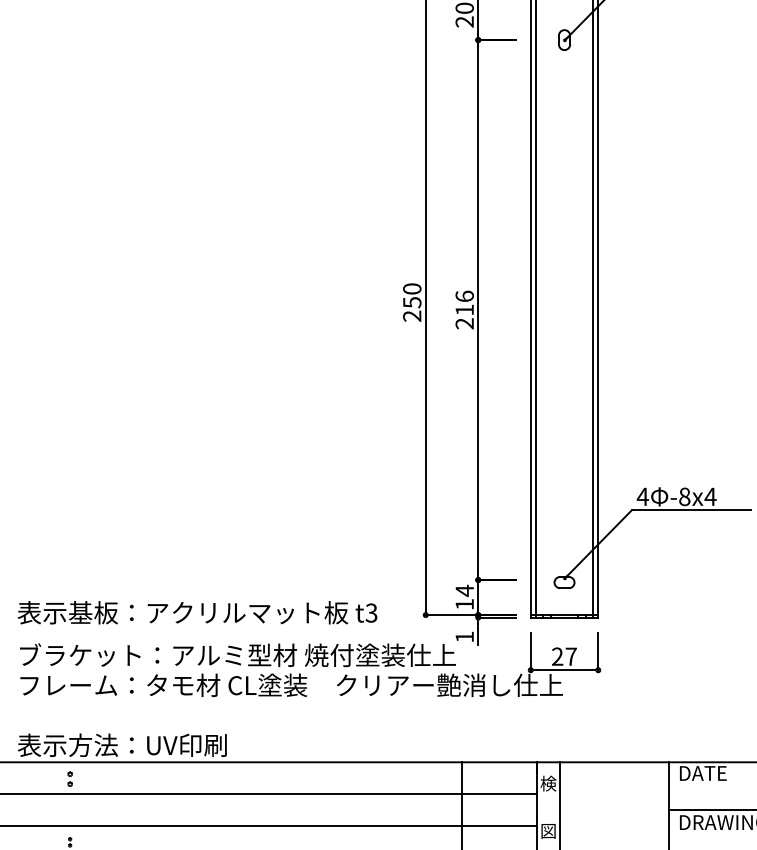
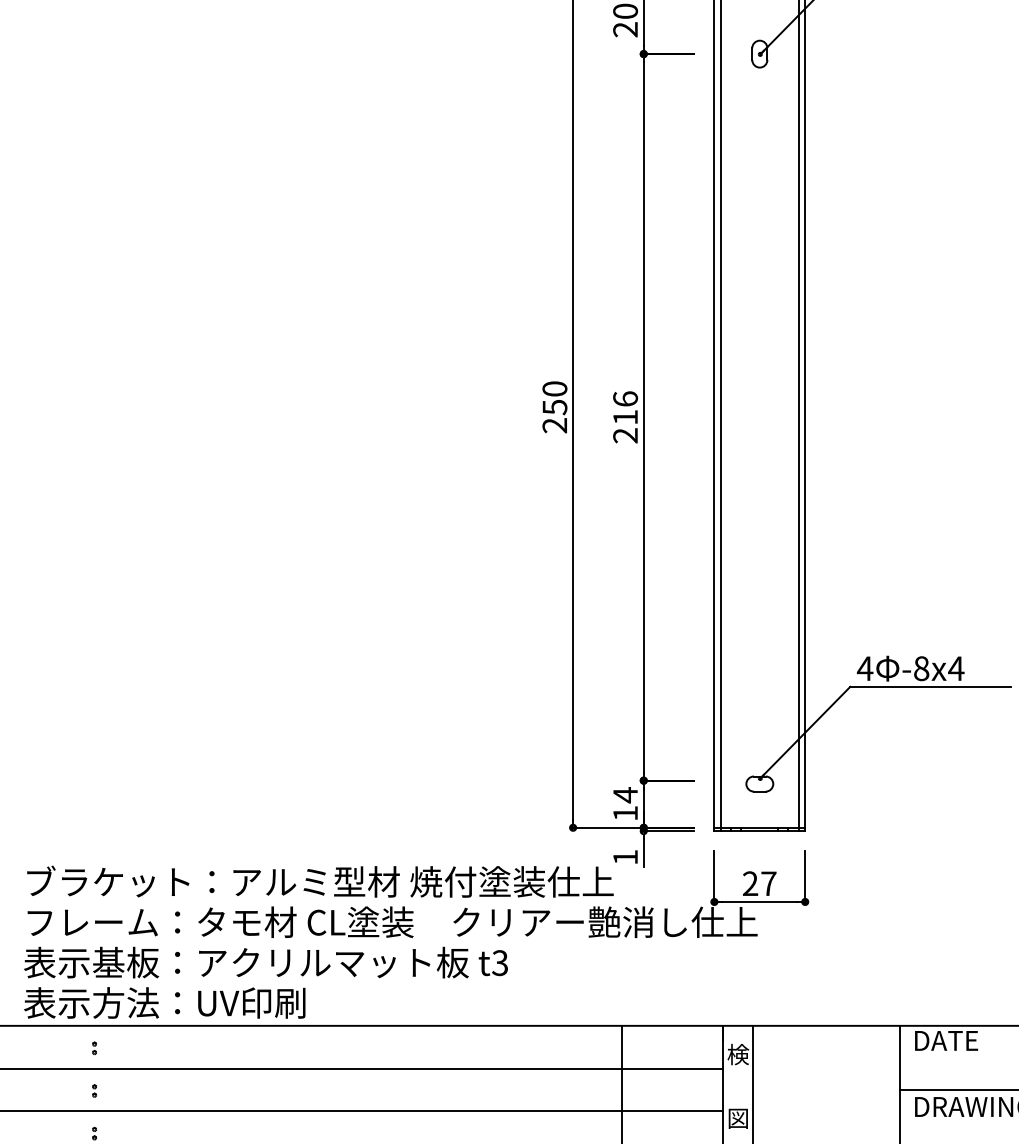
text: (197, 612) -> (265, 962), moved
part: (70, 778) -> (94, 1047), size x0.62
part: (70, 810) -> (94, 1090), added

